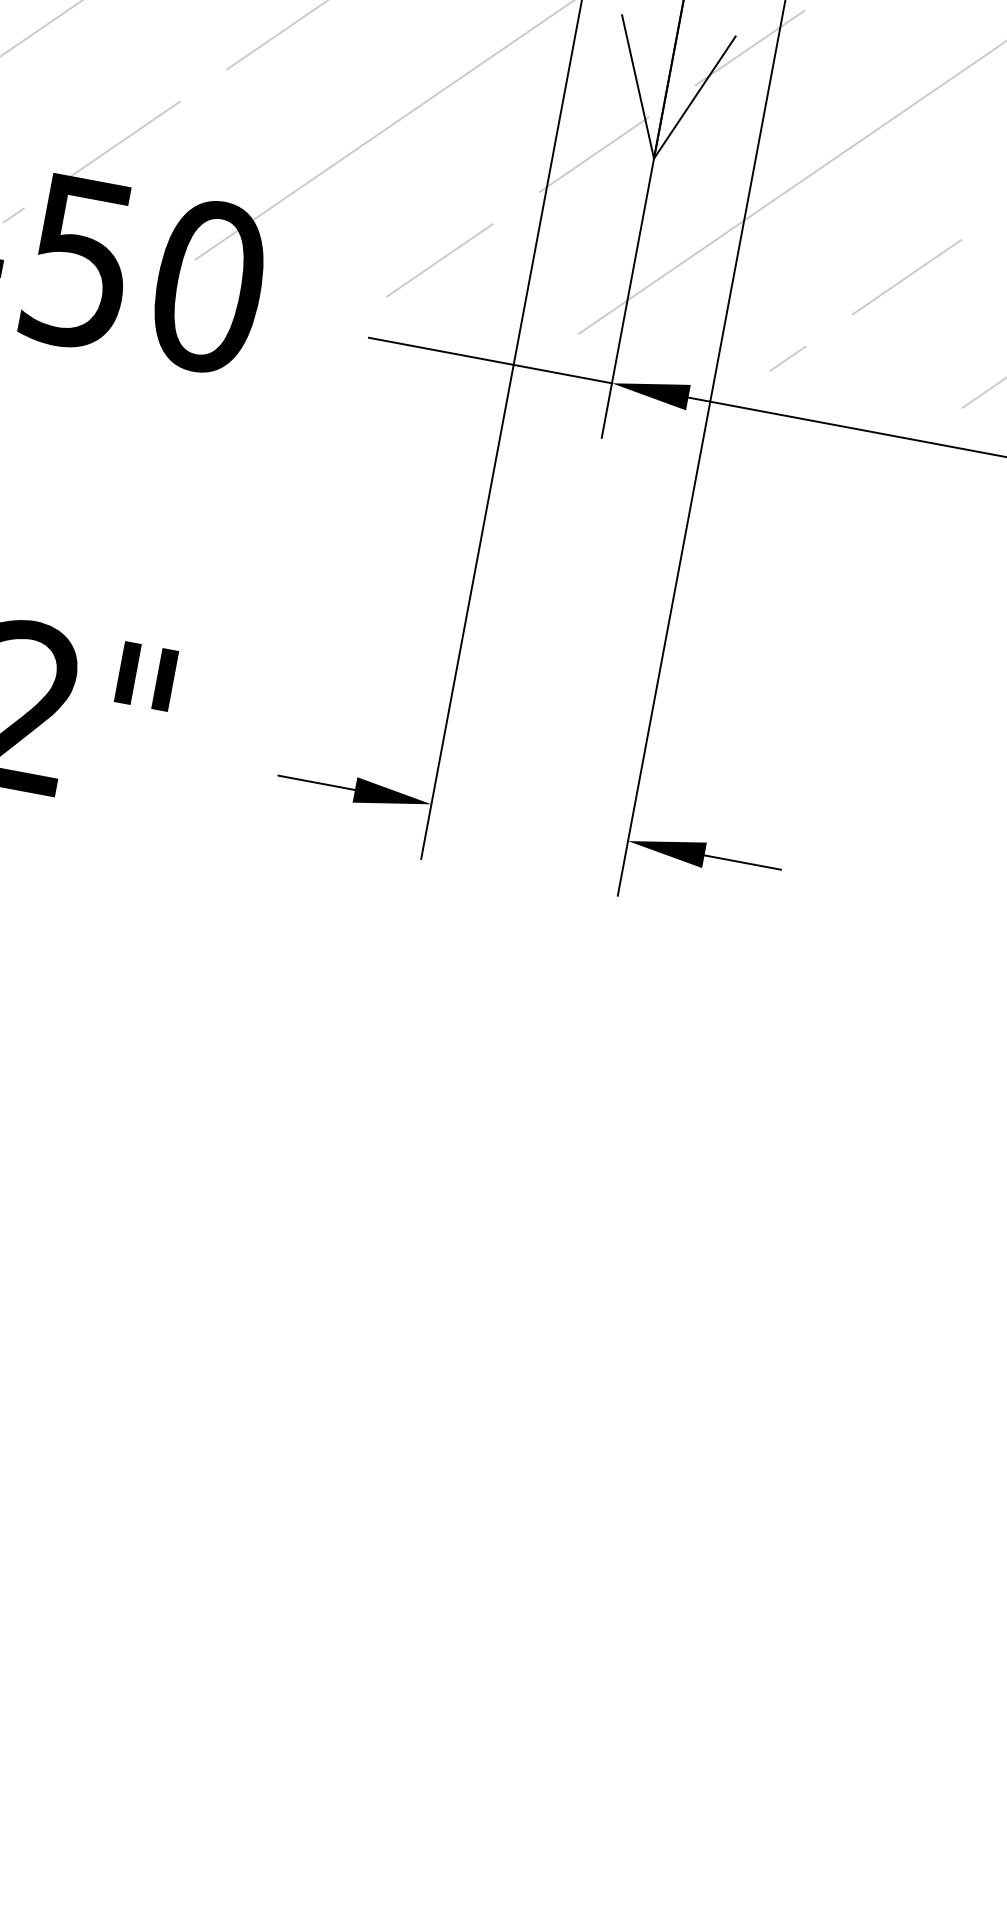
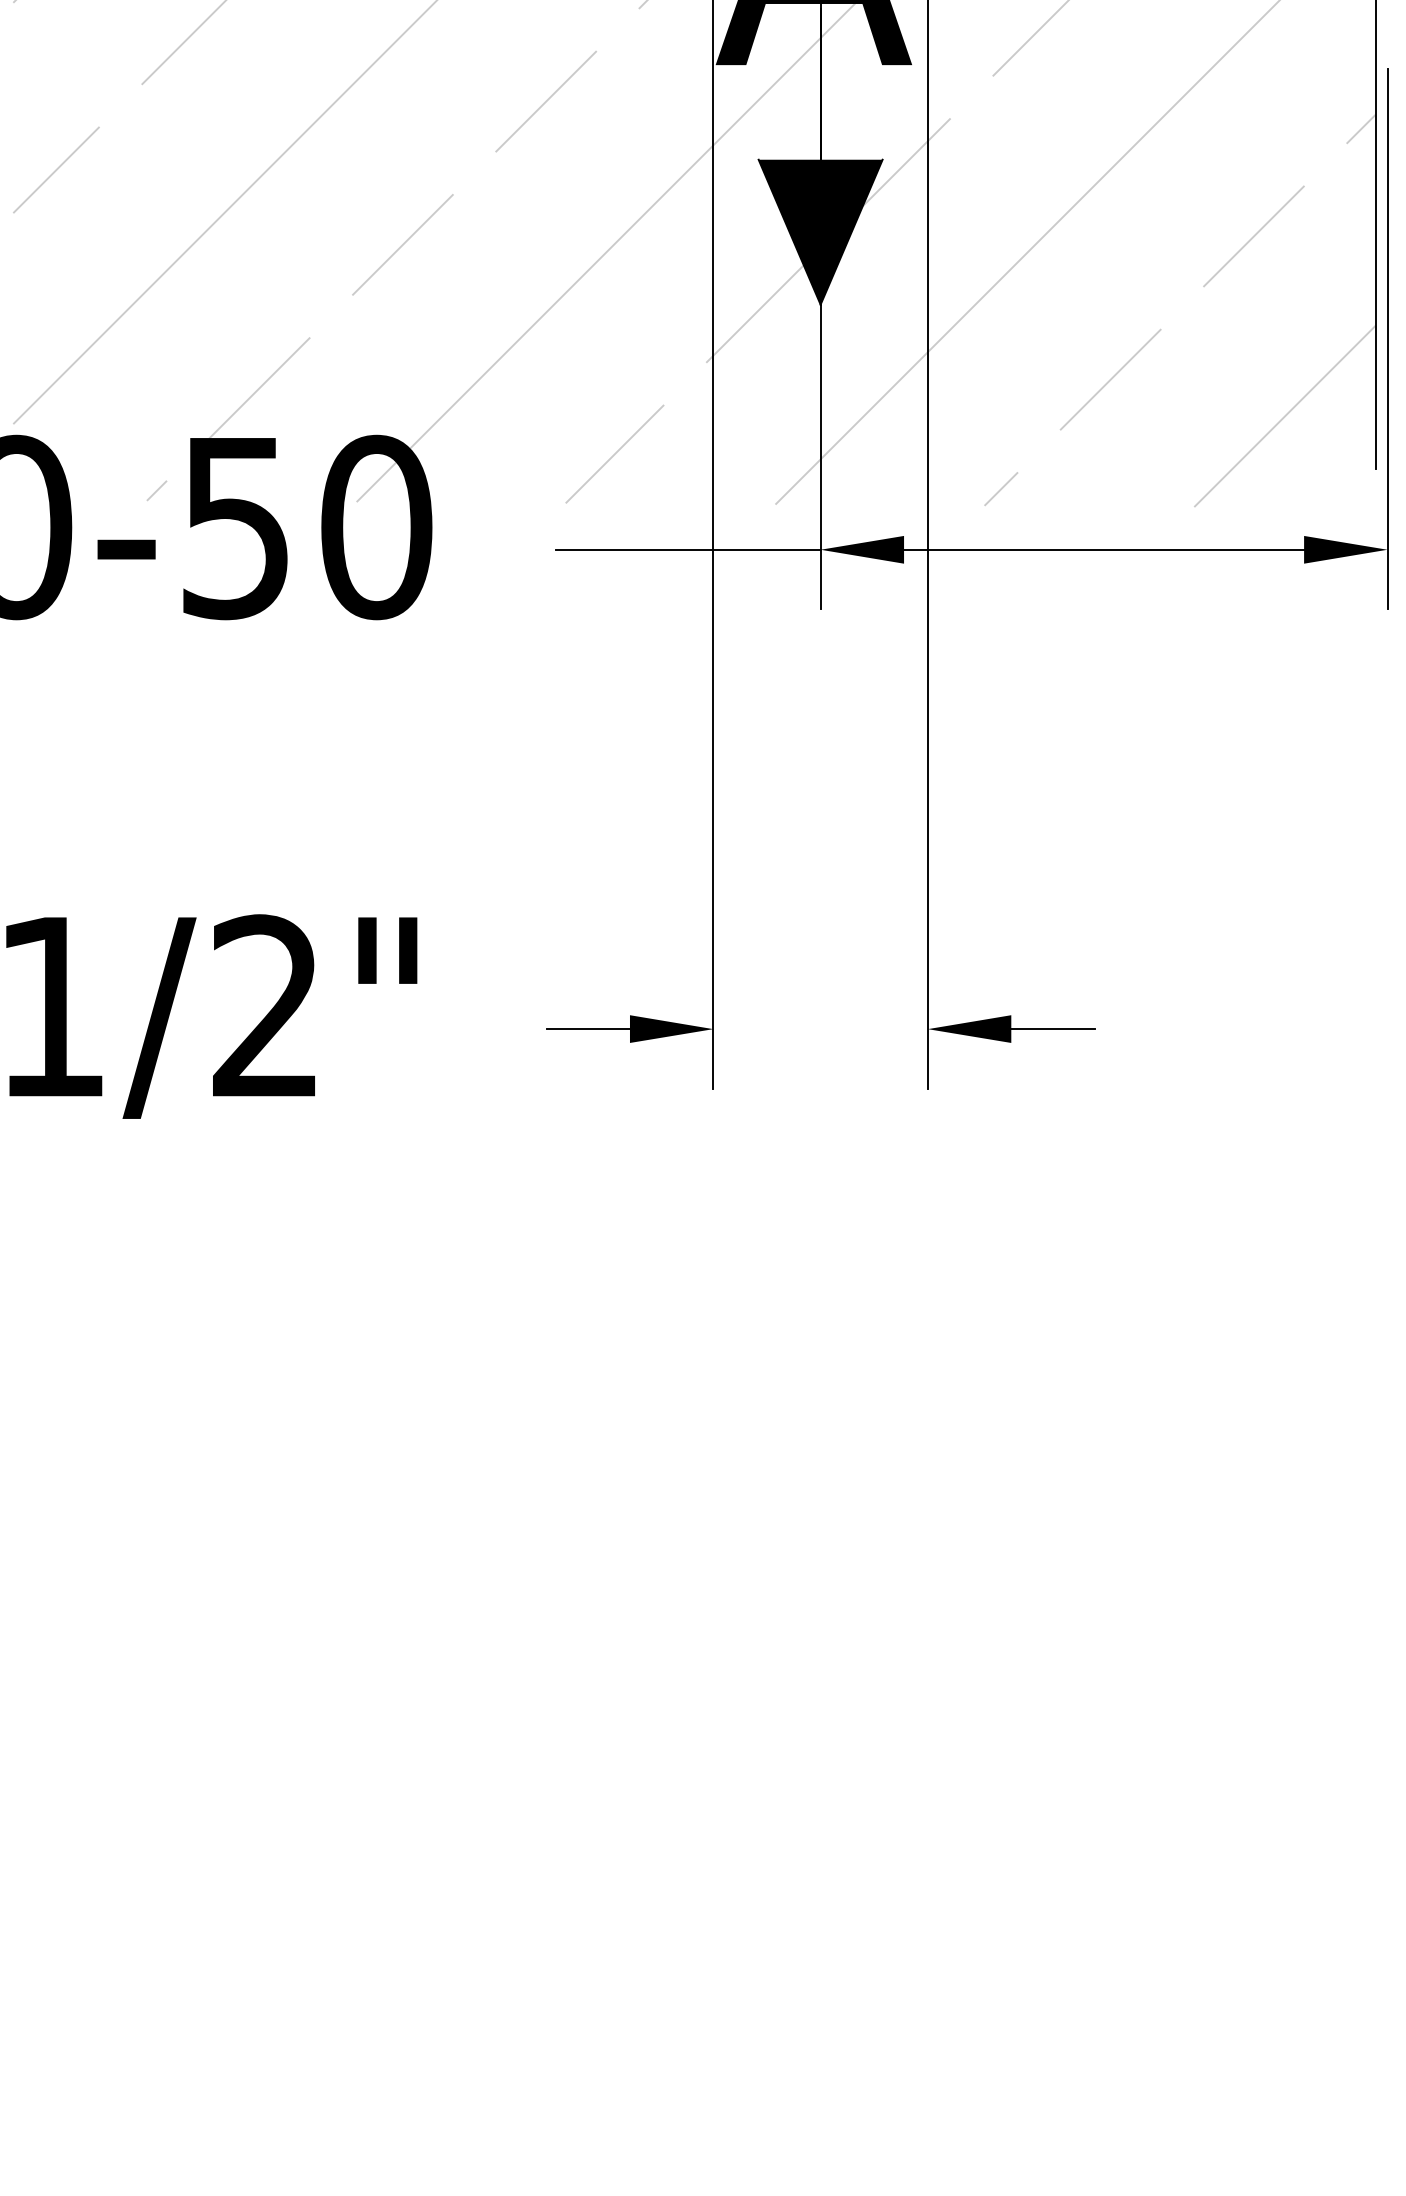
fill: (666, 91) -> (820, 231), added

